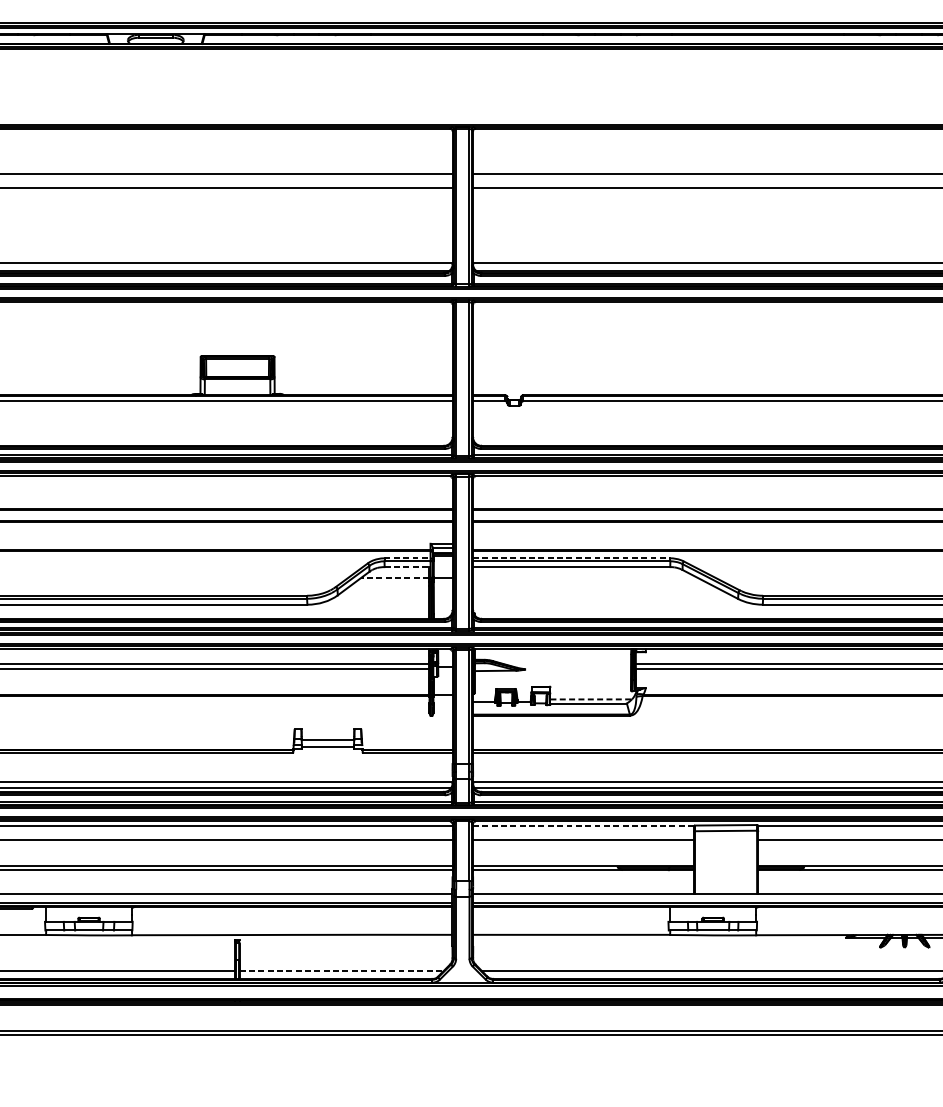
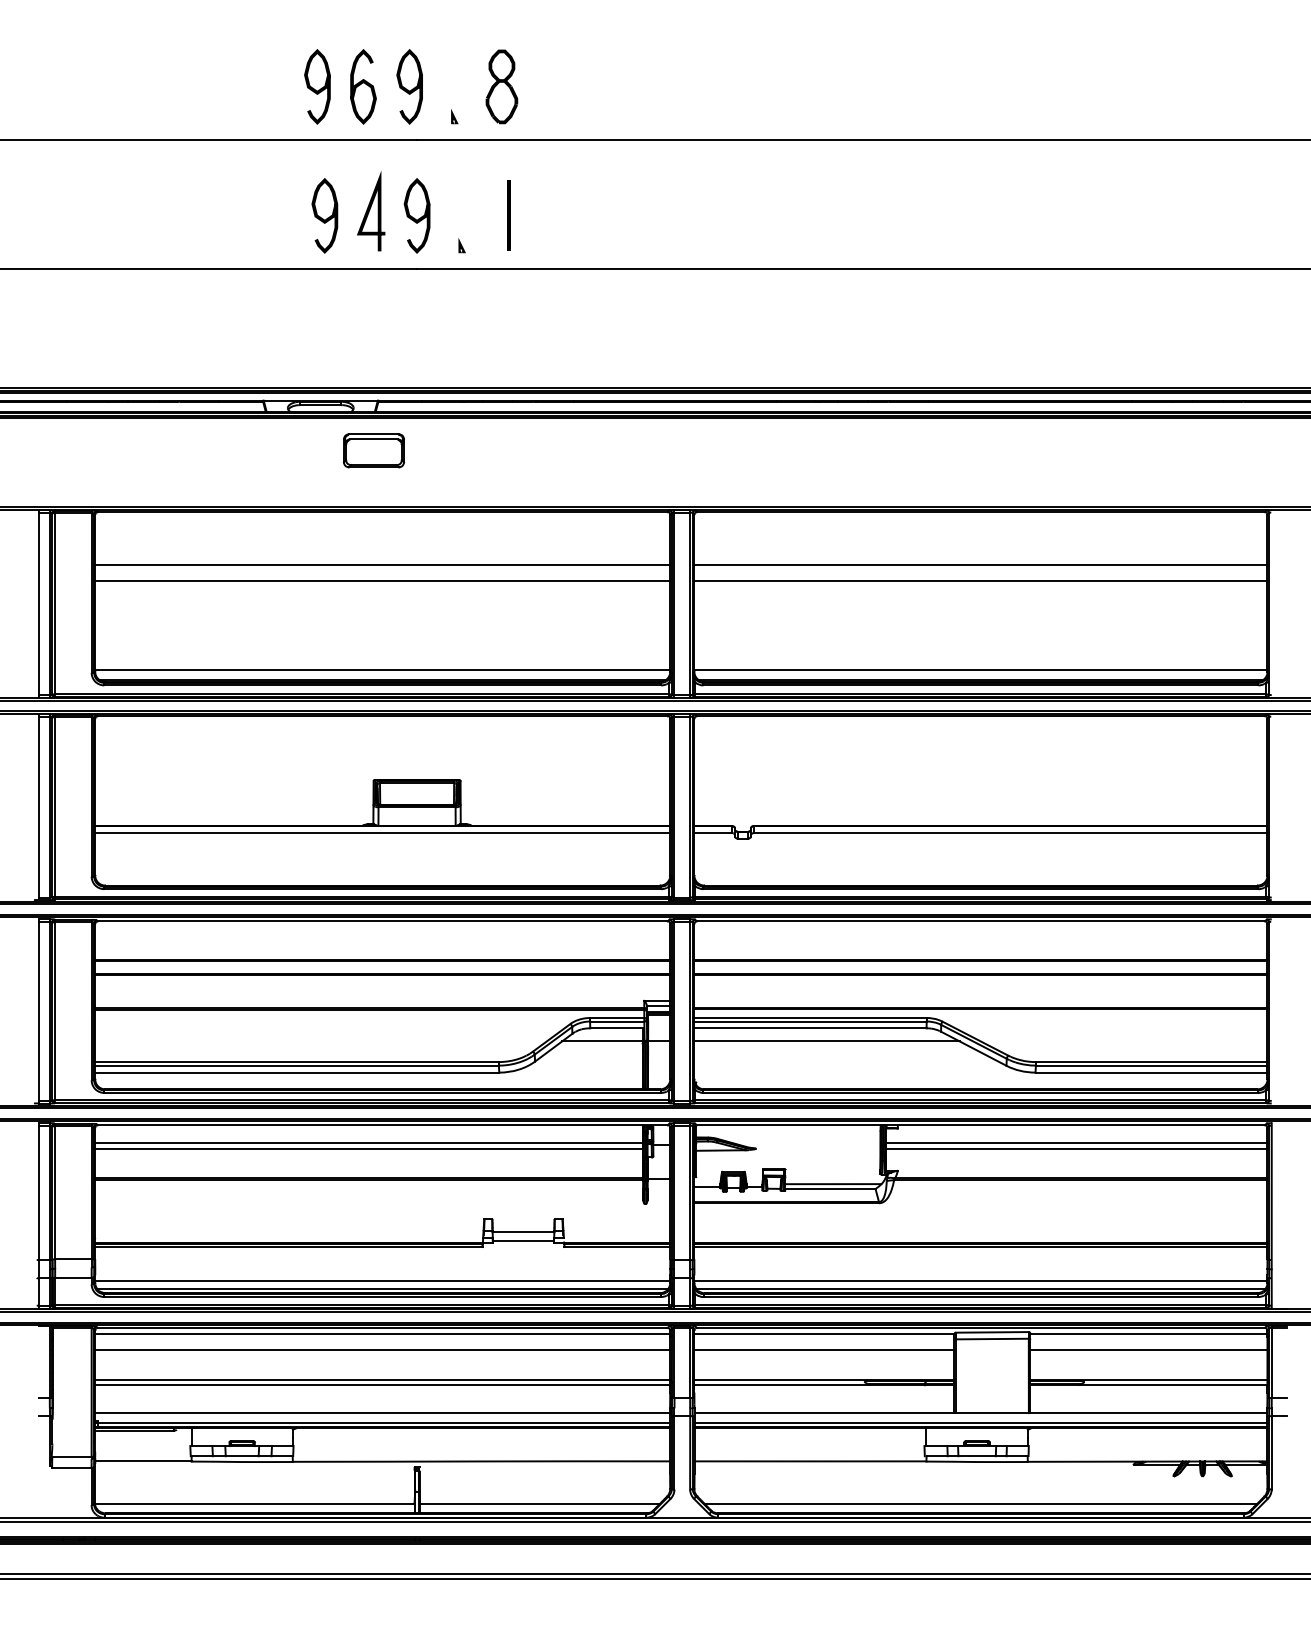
part: (200, 76) -> (373, 450), added
line: (407, 557) -> (617, 1017), dashed -> solid
line: (571, 557) -> (810, 1017), dashed -> solid
line: (406, 567) -> (616, 1028), dashed -> solid
line: (394, 578) -> (601, 1041), dashed -> solid
line: (585, 578) -> (826, 1041), added
line: (591, 699) -> (833, 1184), dashed -> solid
line: (583, 826) -> (824, 1333), dashed -> solid
line: (342, 970) -> (540, 1503), dashed -> solid

